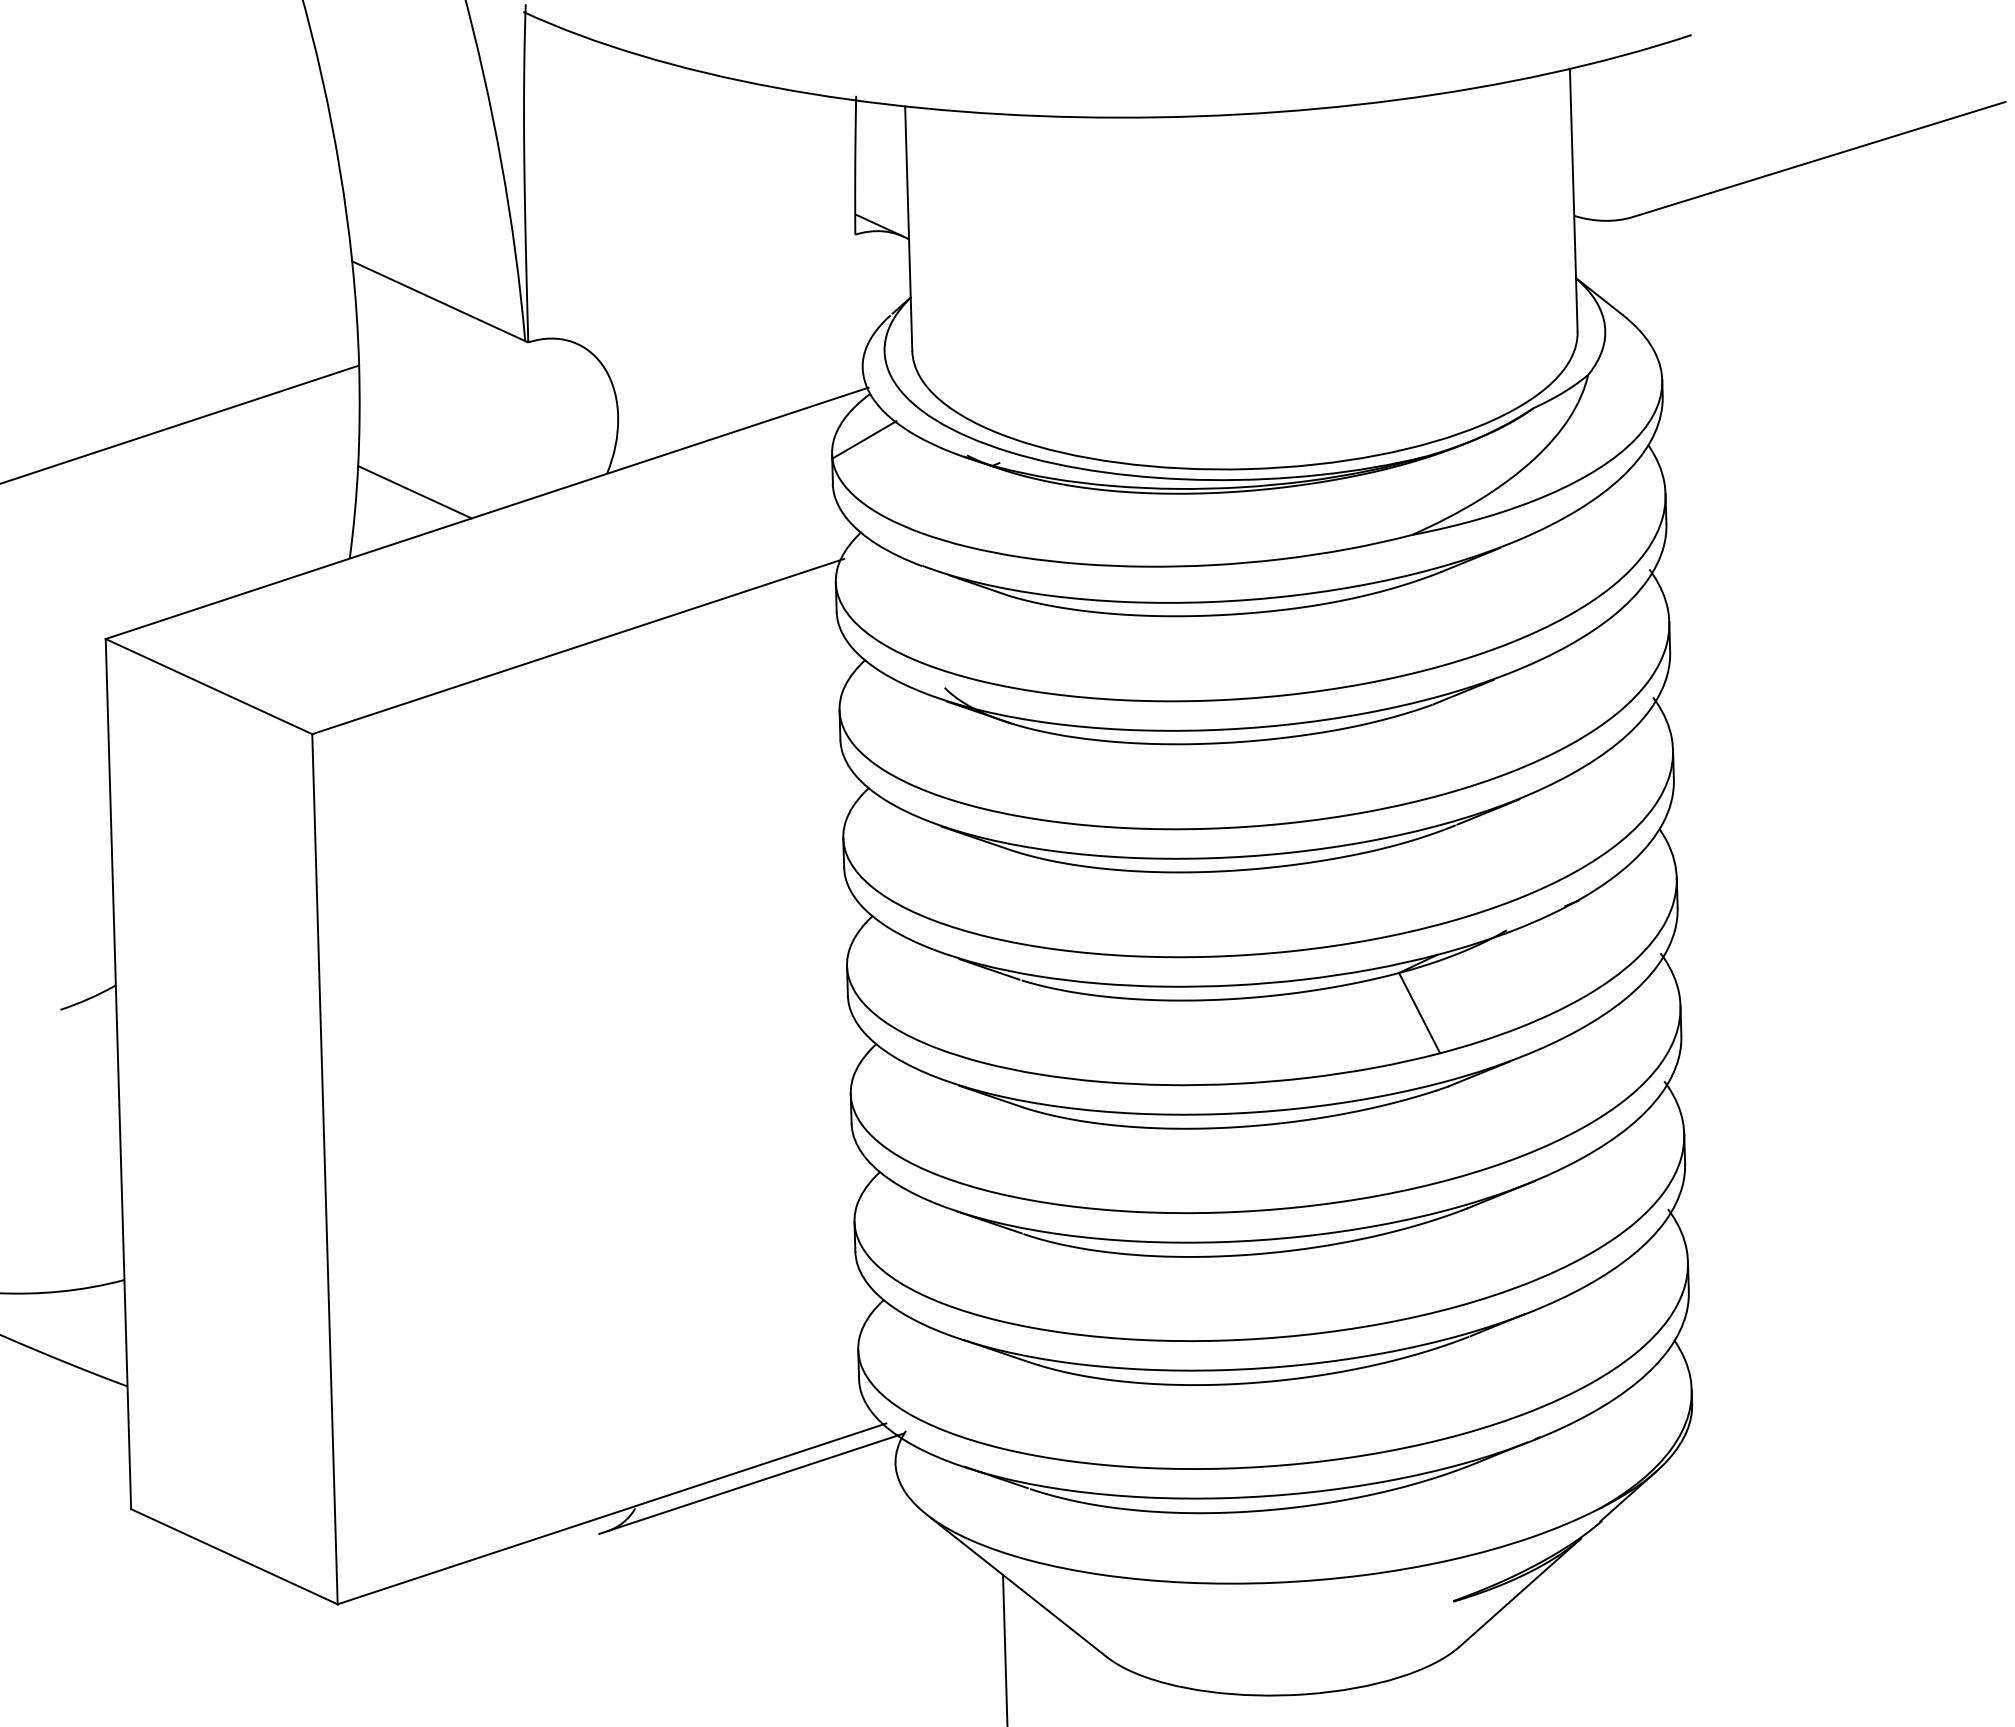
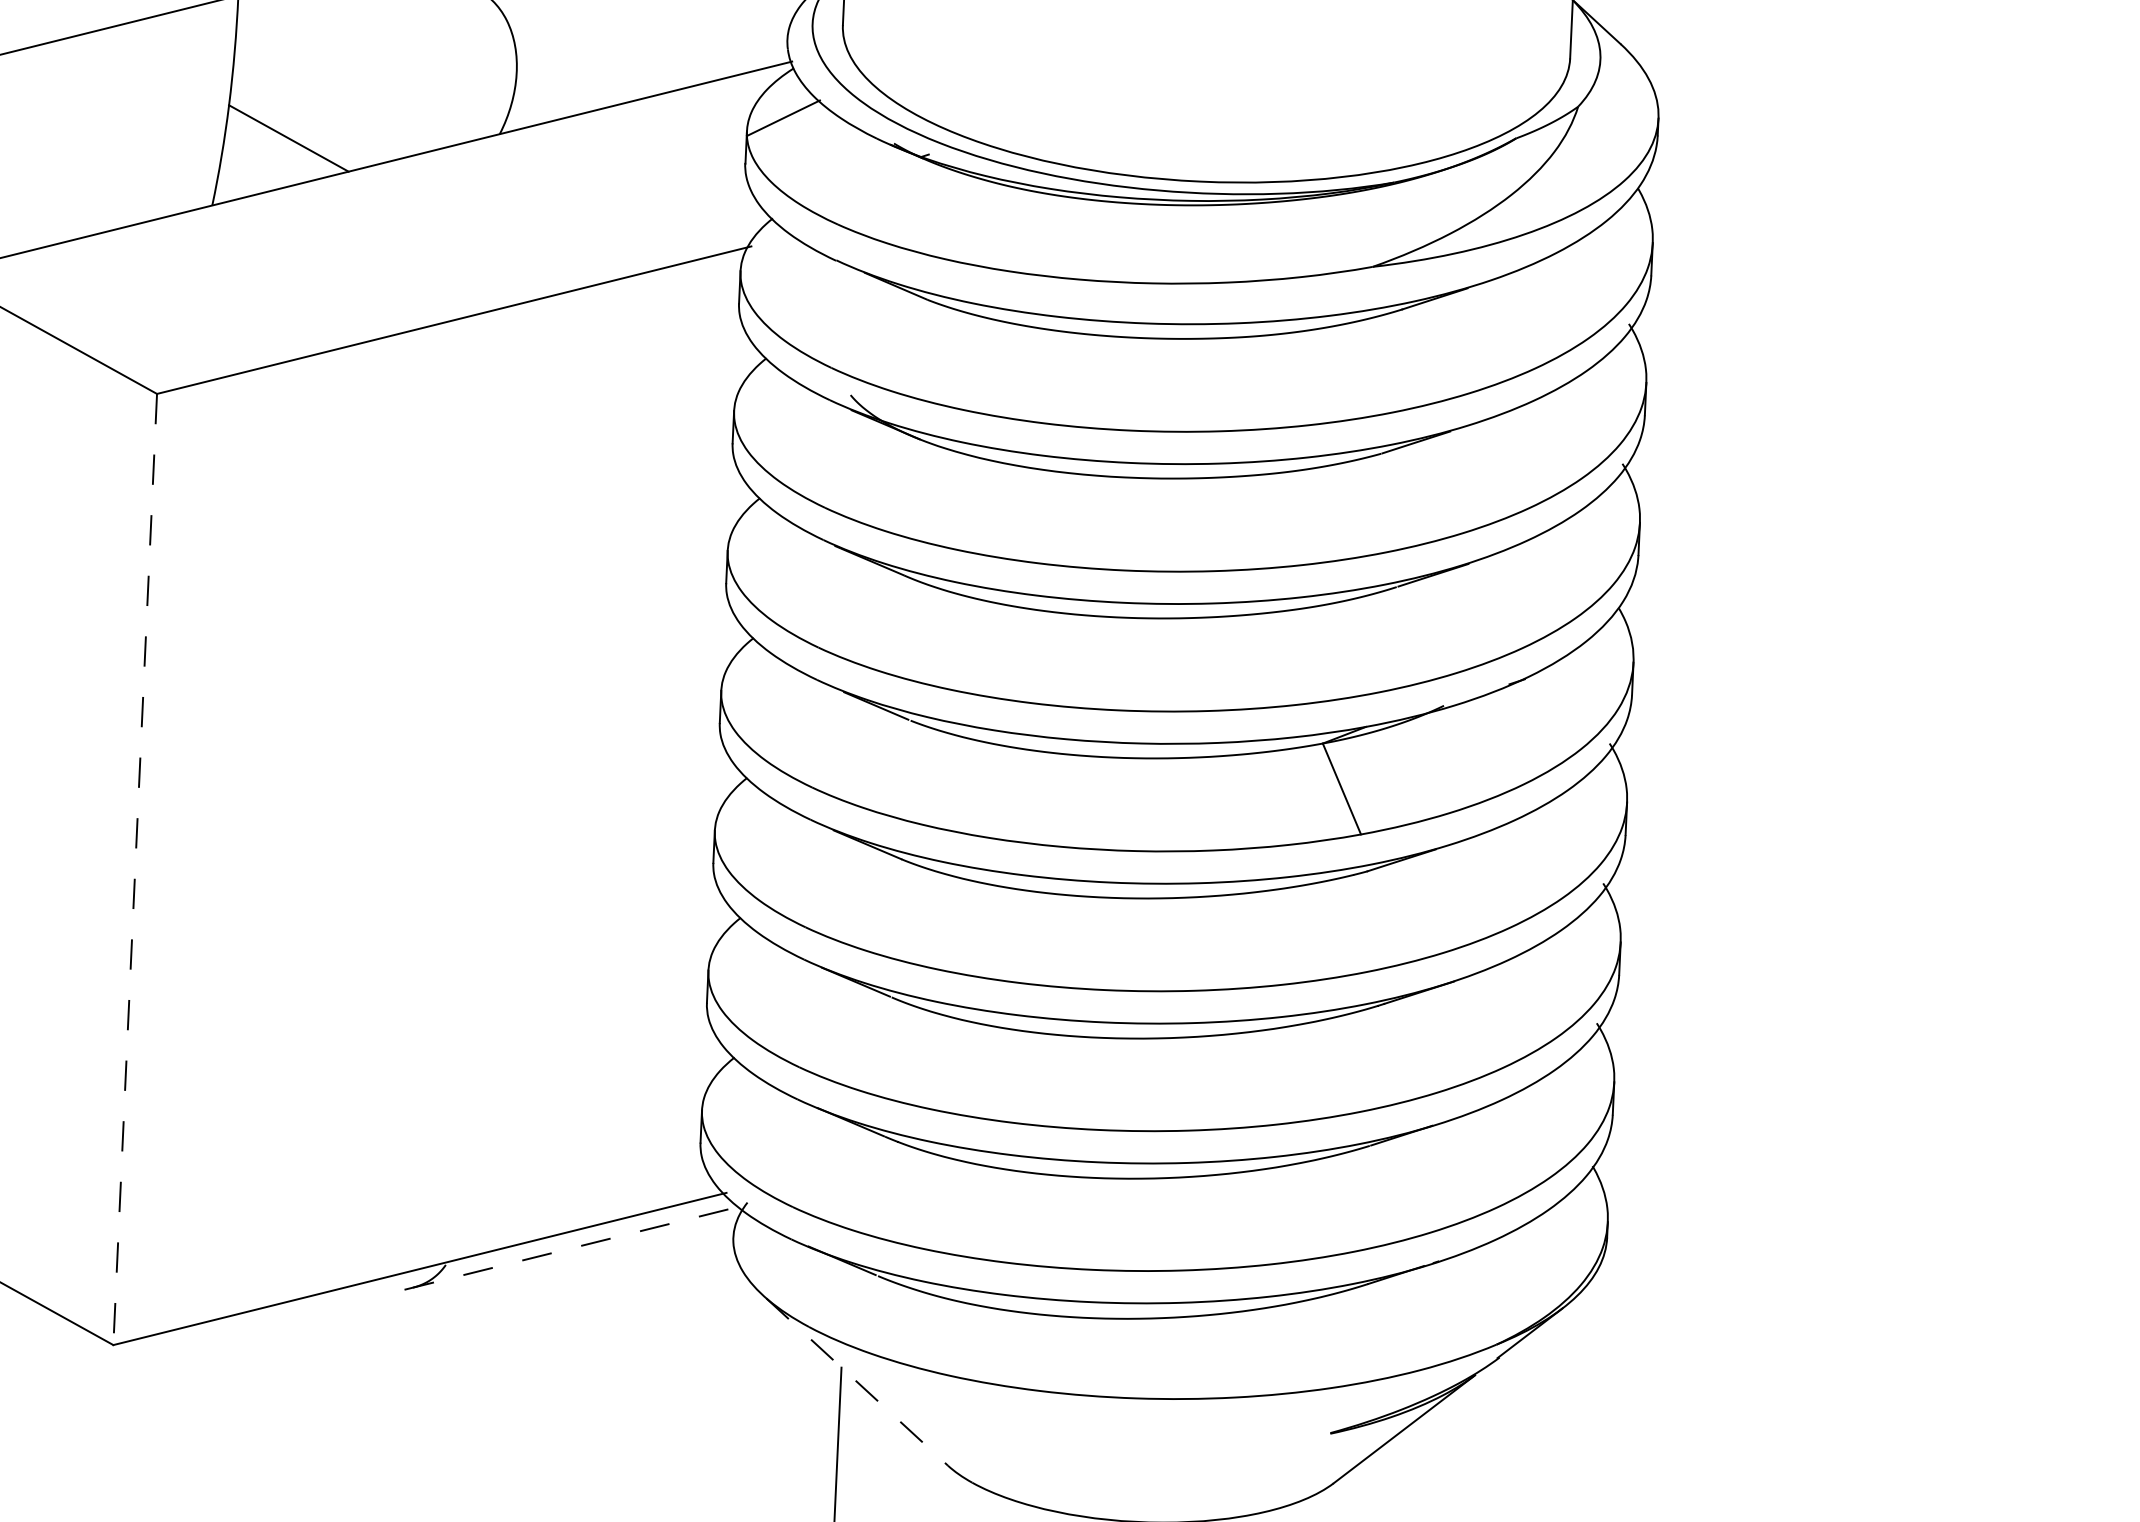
line: (325, 1169) -> (135, 869), solid -> dashed
line: (751, 1483) -> (574, 1247), solid -> dashed
line: (1018, 1587) -> (857, 1382), solid -> dashed

